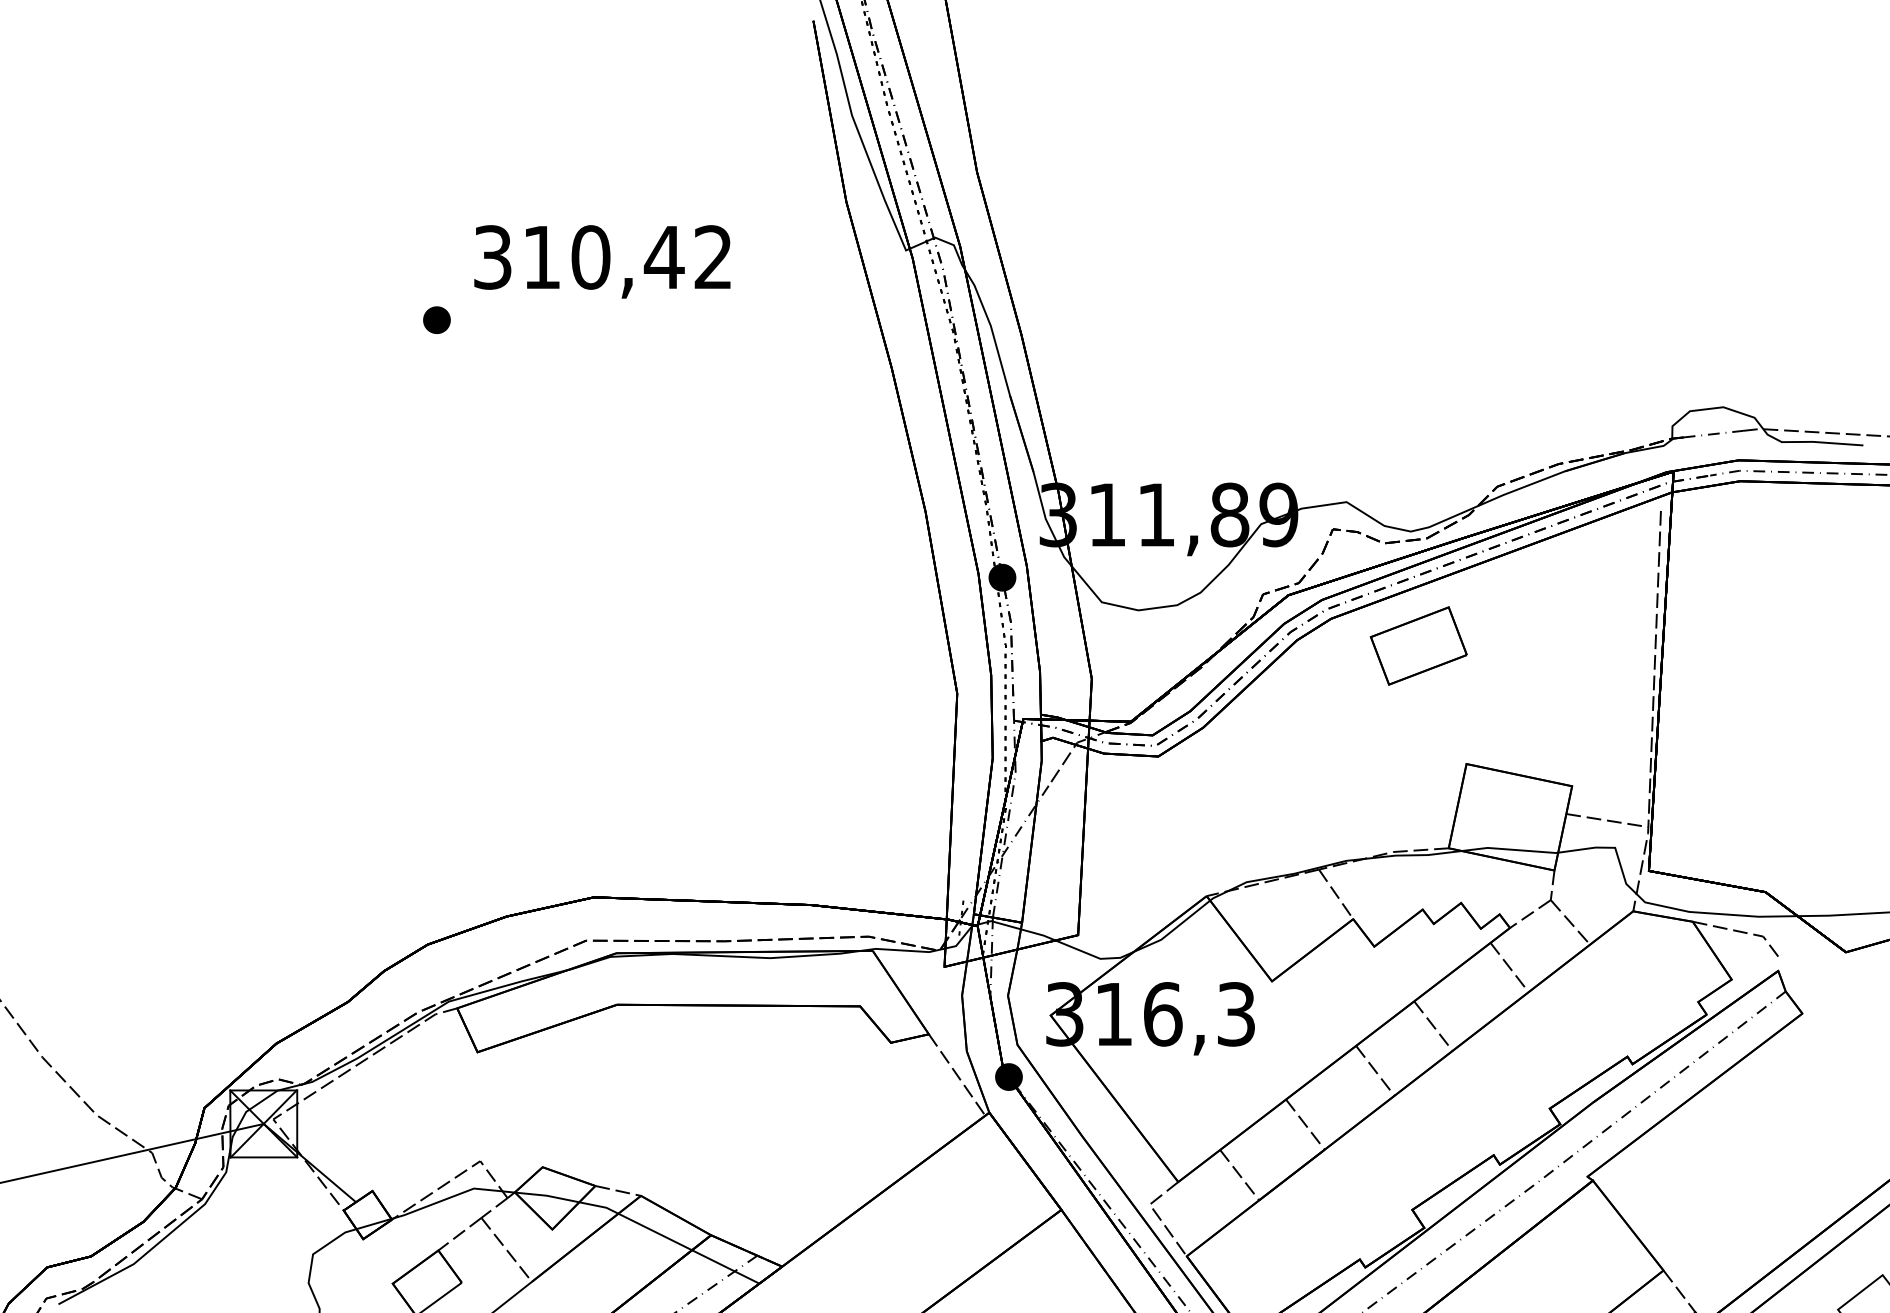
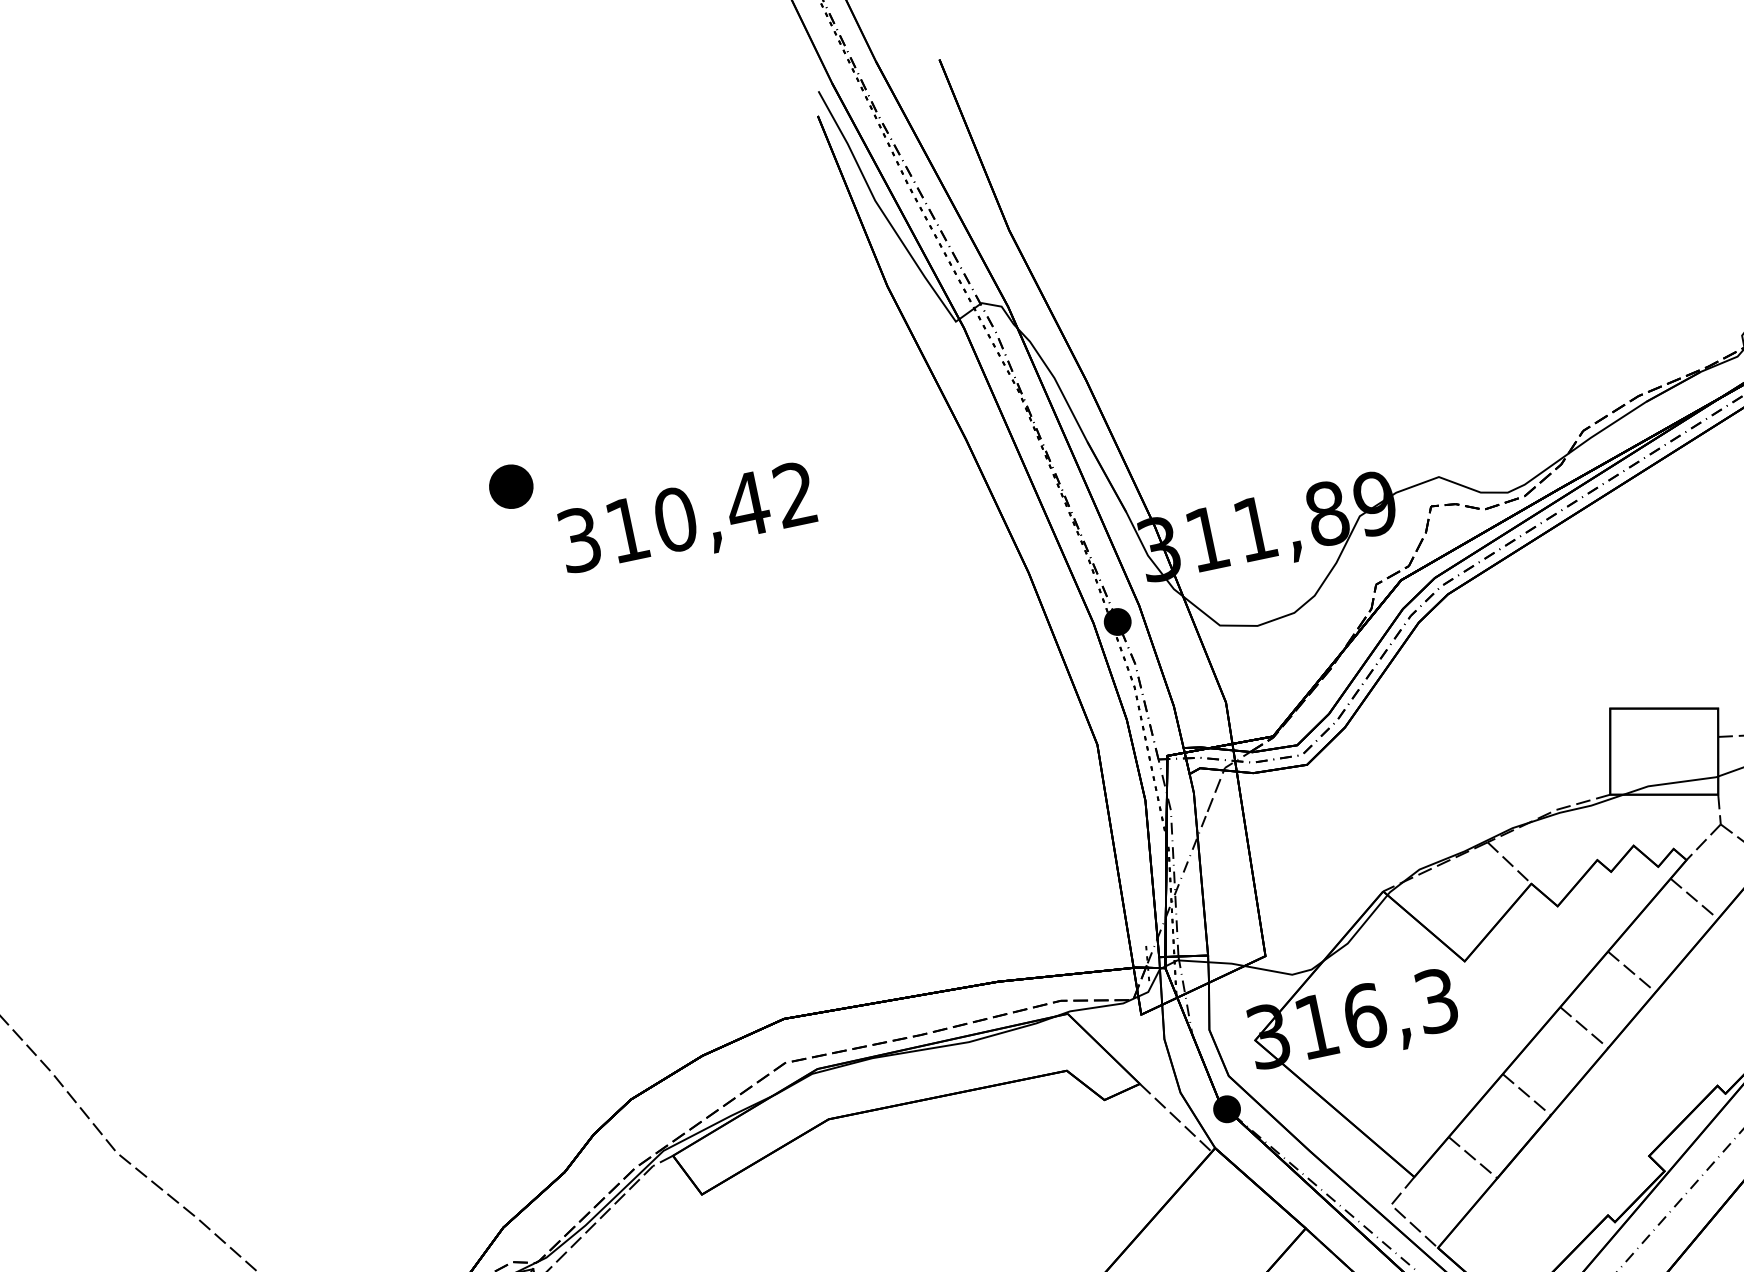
text: (602, 261) -> (687, 521), moved
part: (436, 319) -> (510, 486), size x1.6
part: (1418, 645) -> (1538, 602), removed

